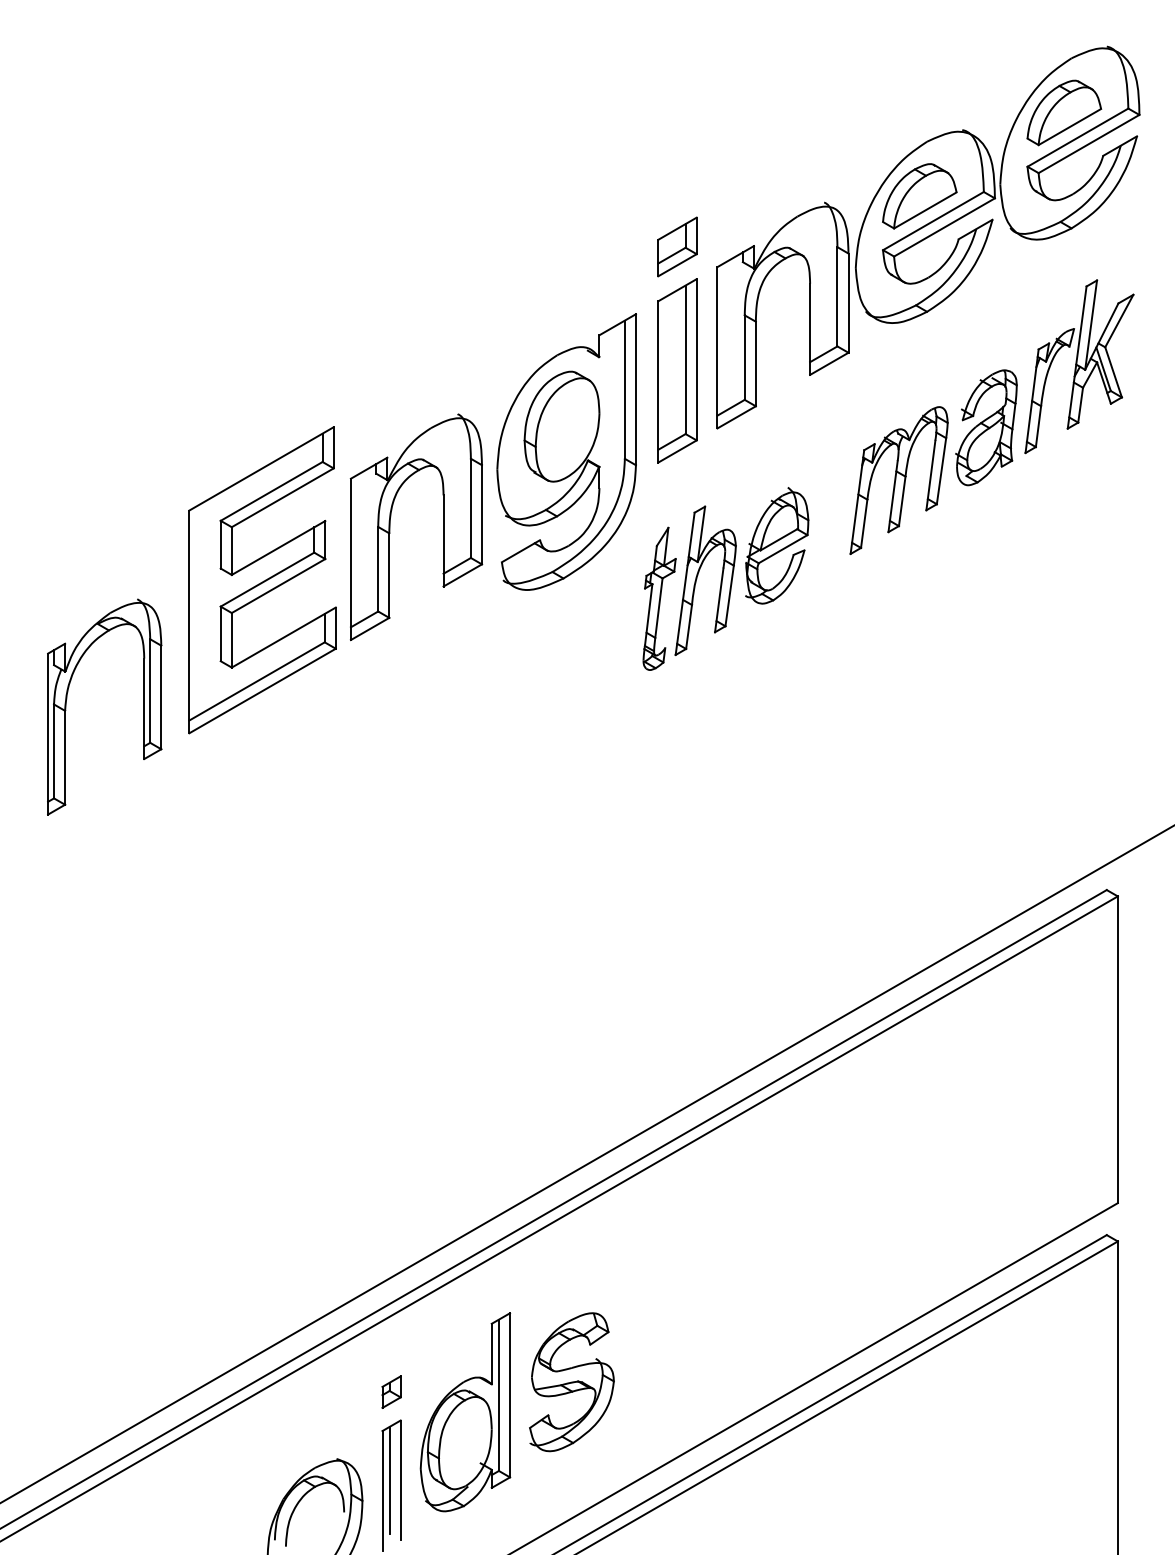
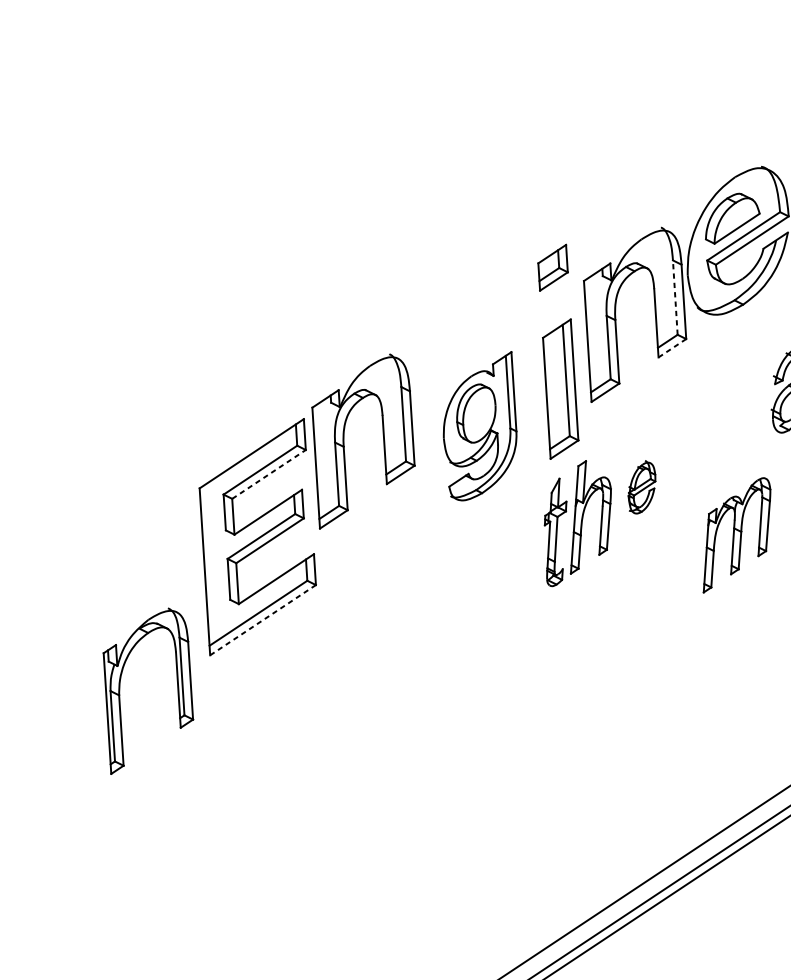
line: (837, 296) -> (675, 297), solid -> dashed
line: (829, 363) -> (672, 347), solid -> dashed
part: (677, 370) -> (560, 388), moved
part: (566, 451) -> (479, 426), size x0.7
part: (898, 480) -> (736, 535), moved
line: (282, 497) -> (268, 474), solid -> dashed
part: (390, 527) -> (344, 442), moved
part: (777, 545) -> (642, 486), size x0.6
line: (262, 691) -> (262, 620), solid -> dashed
part: (67, 699) -> (120, 686), moved

